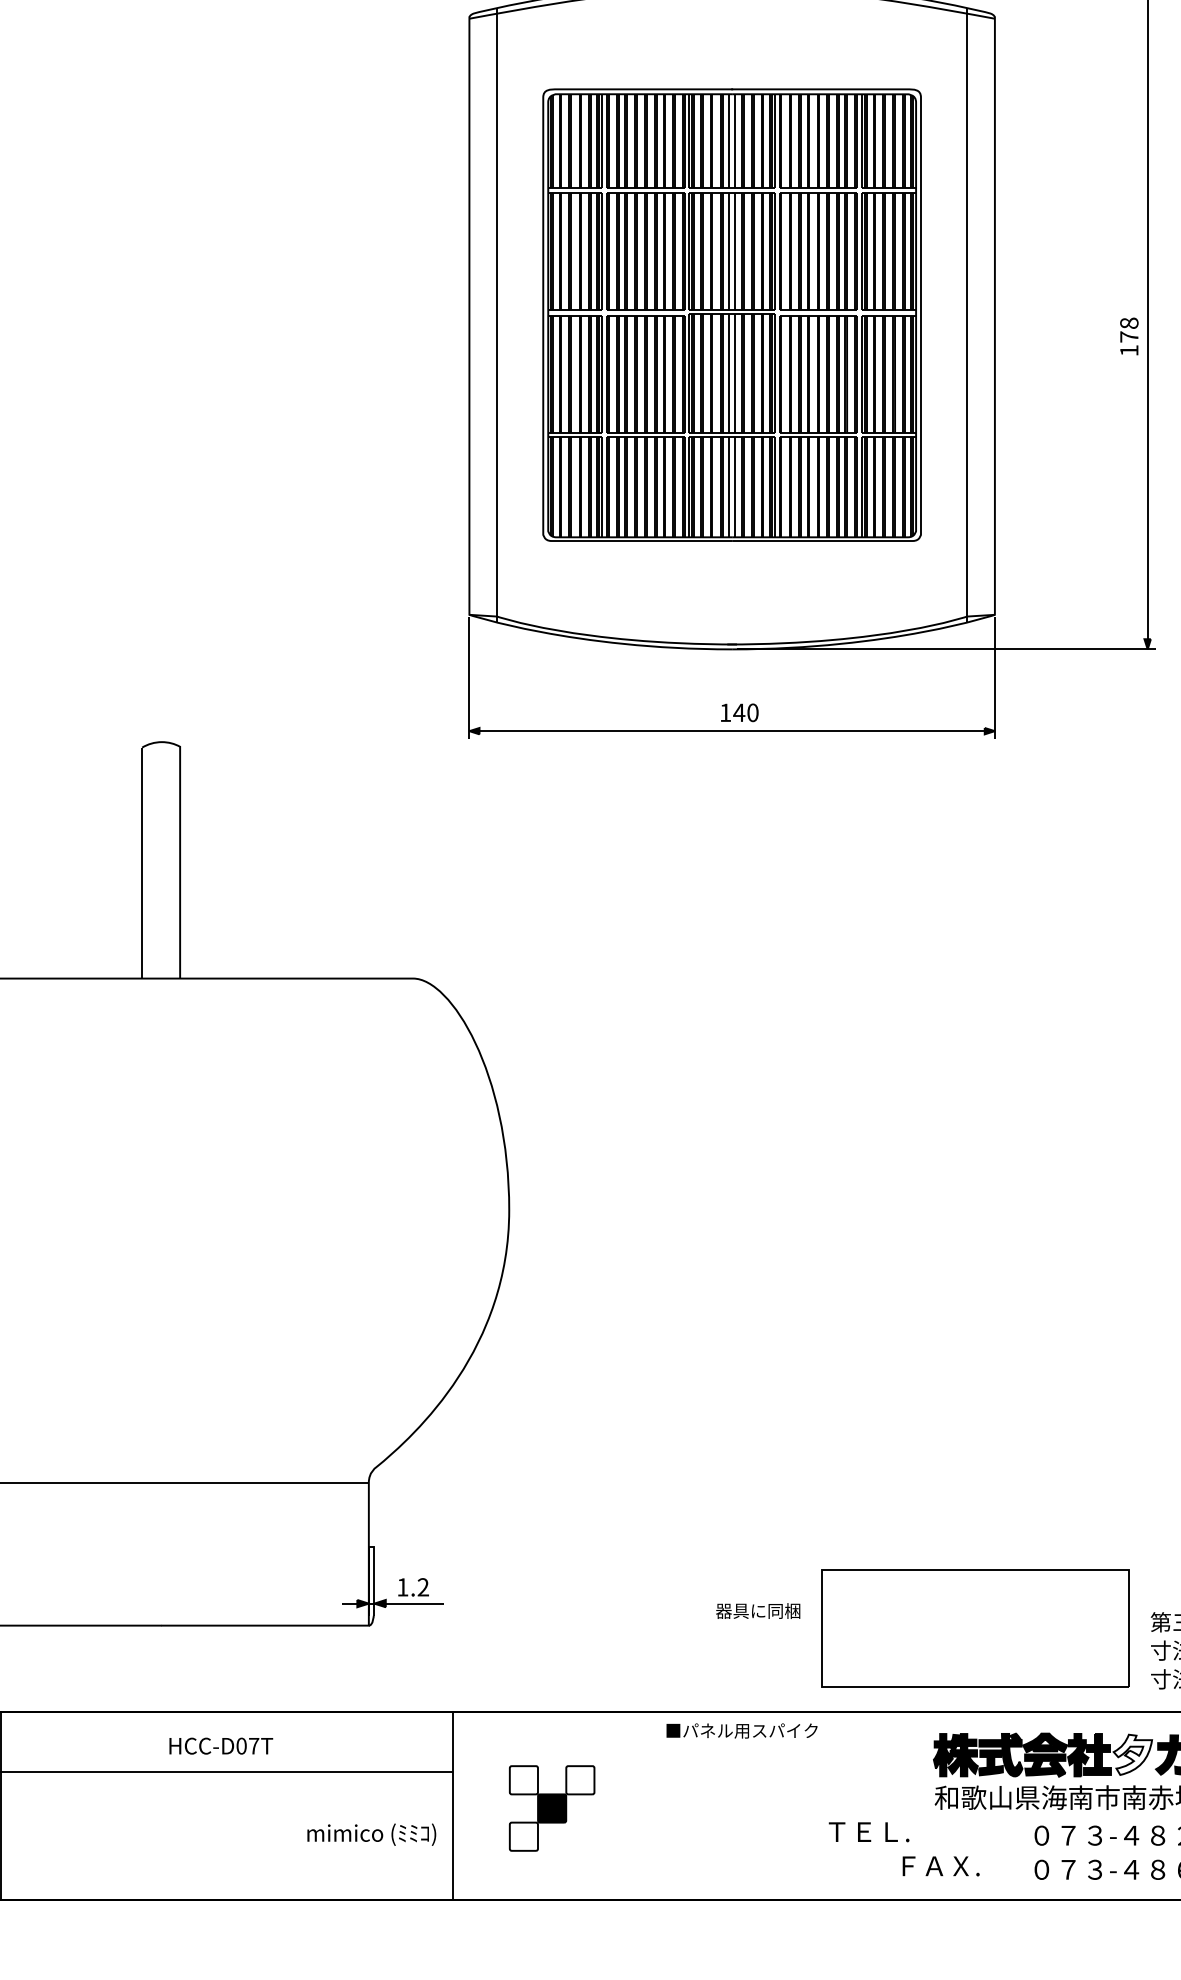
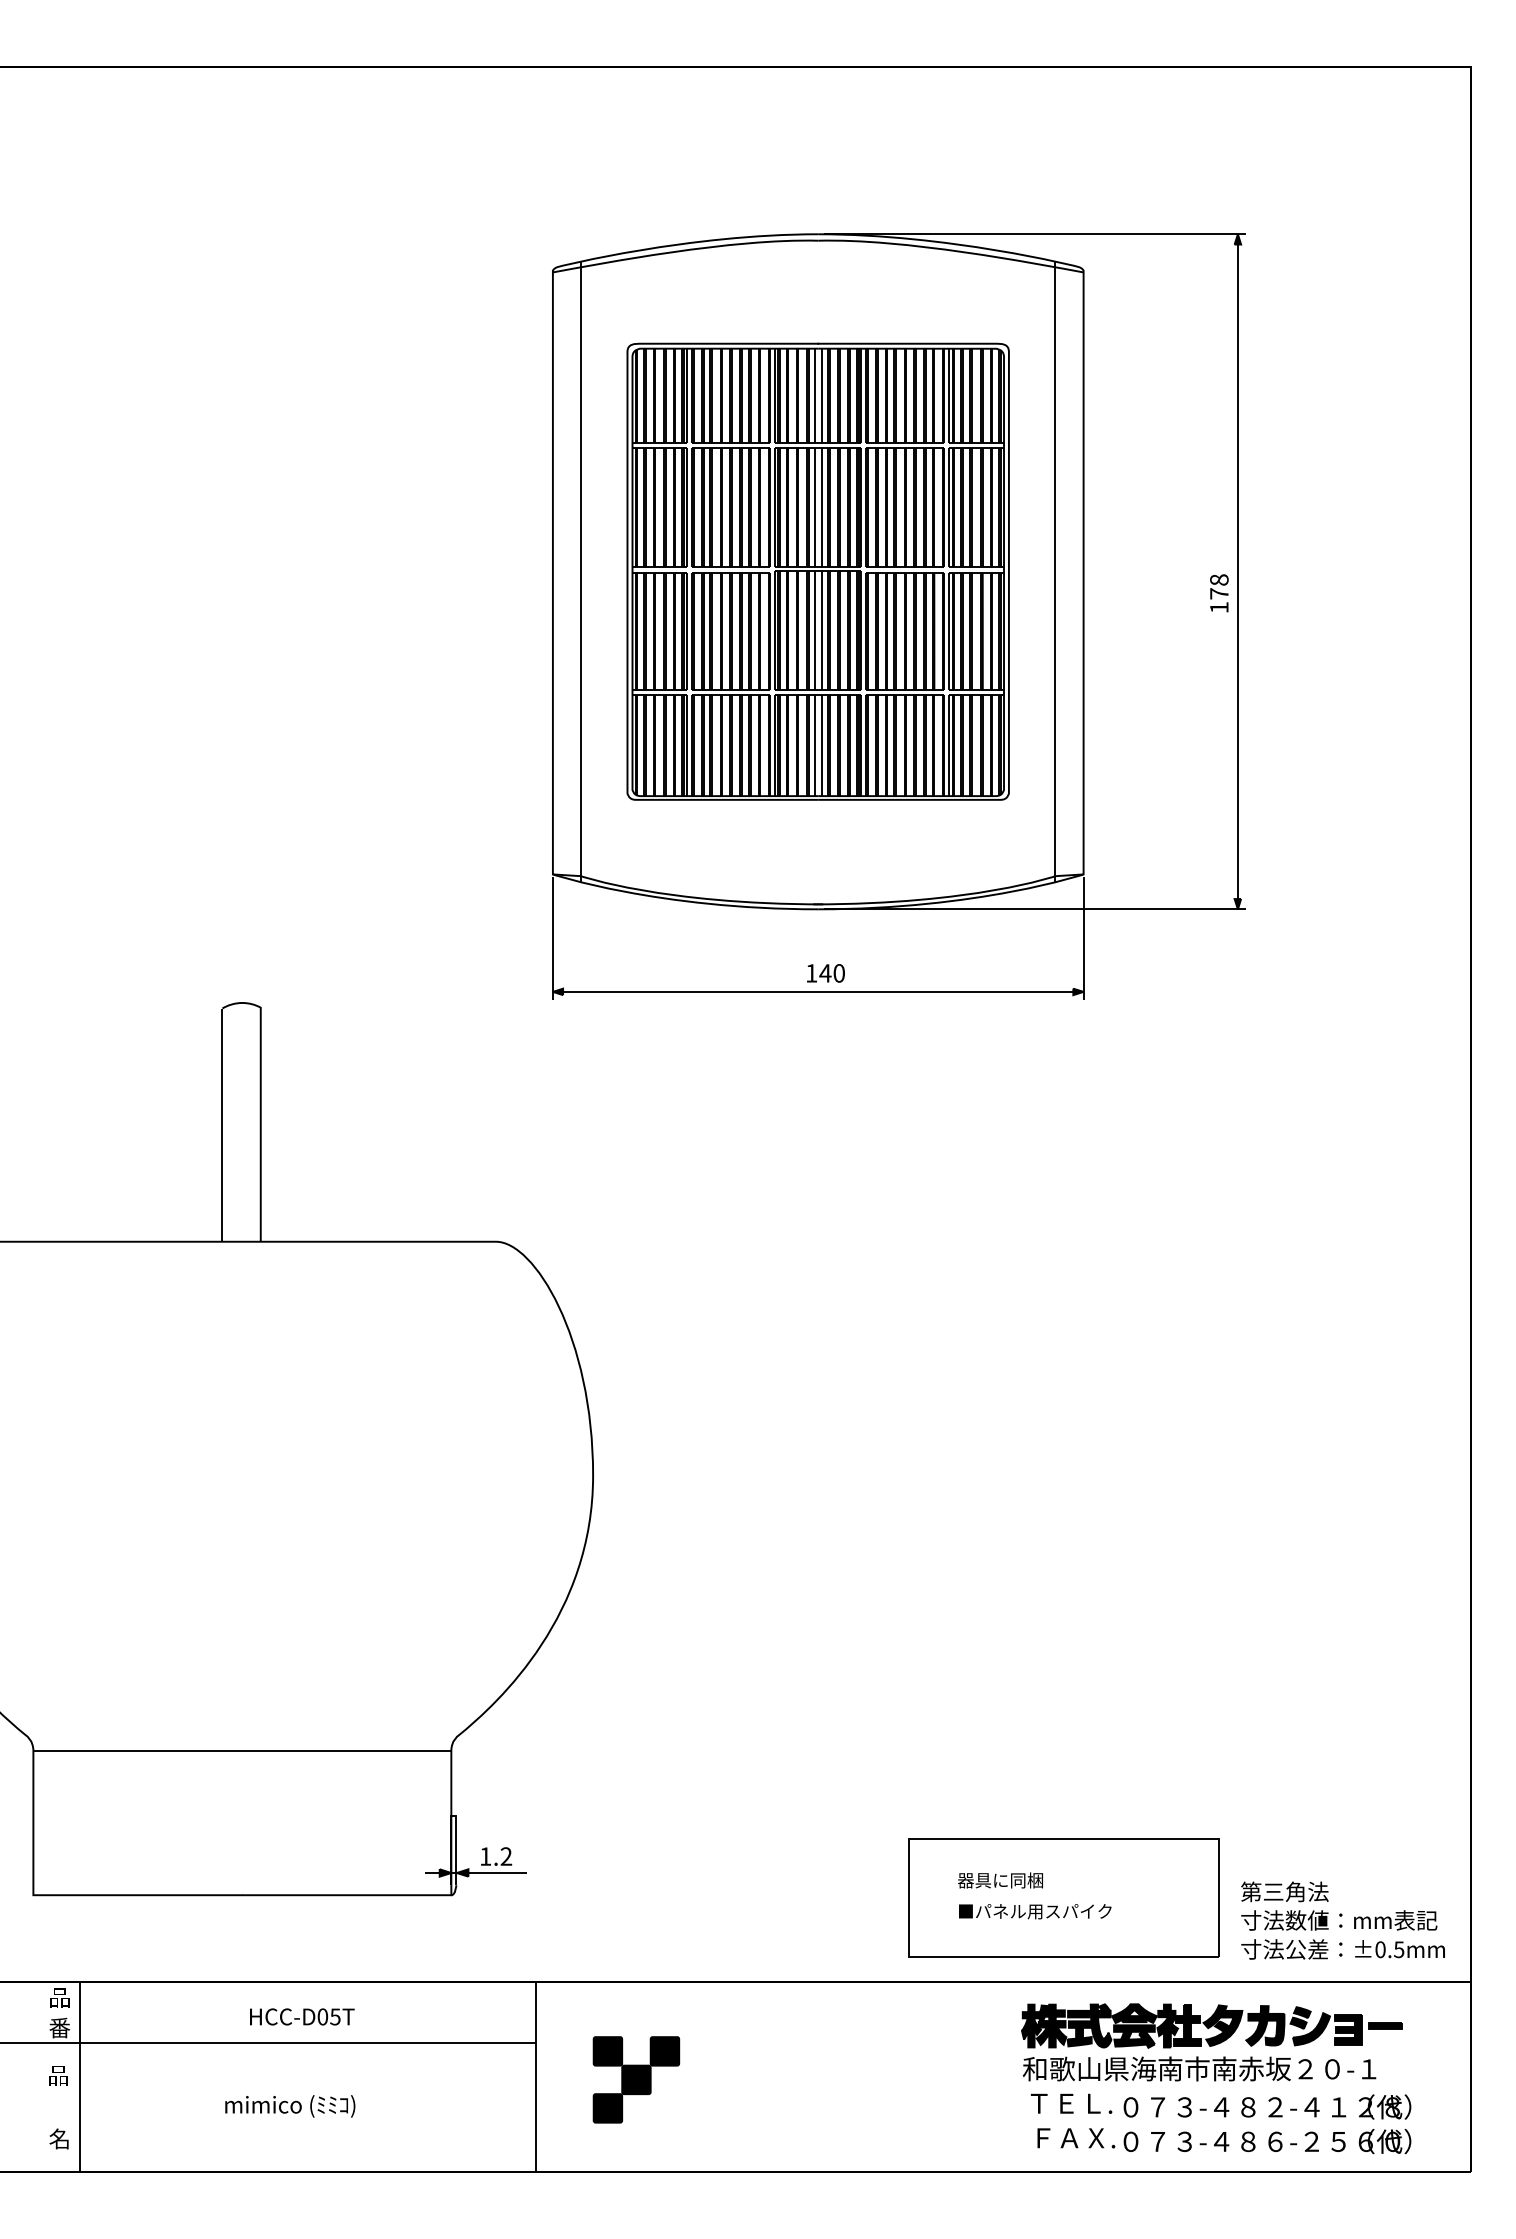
text: (758, 1611) -> (1000, 1880), moved
text: (742, 1730) -> (1035, 1911), moved
text: (254, 1745) -> (335, 2016), HCC-D07T -> HCC-D05T
fill: (1132, 1754) -> (1222, 2025), added
fill: (523, 1780) -> (607, 2051), added
fill: (579, 1780) -> (664, 2051), added
text: (869, 1831) -> (1071, 2103), moved
text: (371, 1834) -> (290, 2106), moved
fill: (523, 1836) -> (607, 2108), added
text: (941, 1866) -> (1076, 2138), moved

